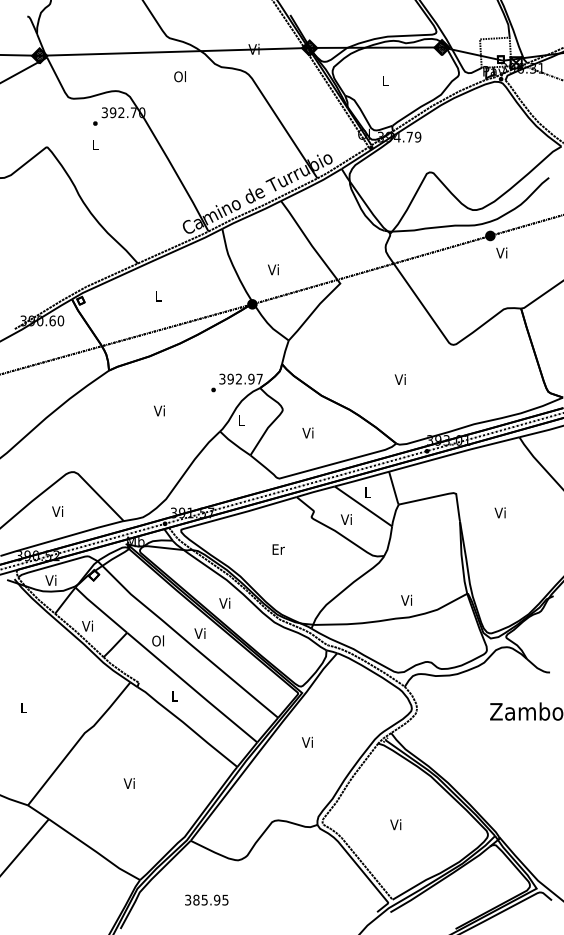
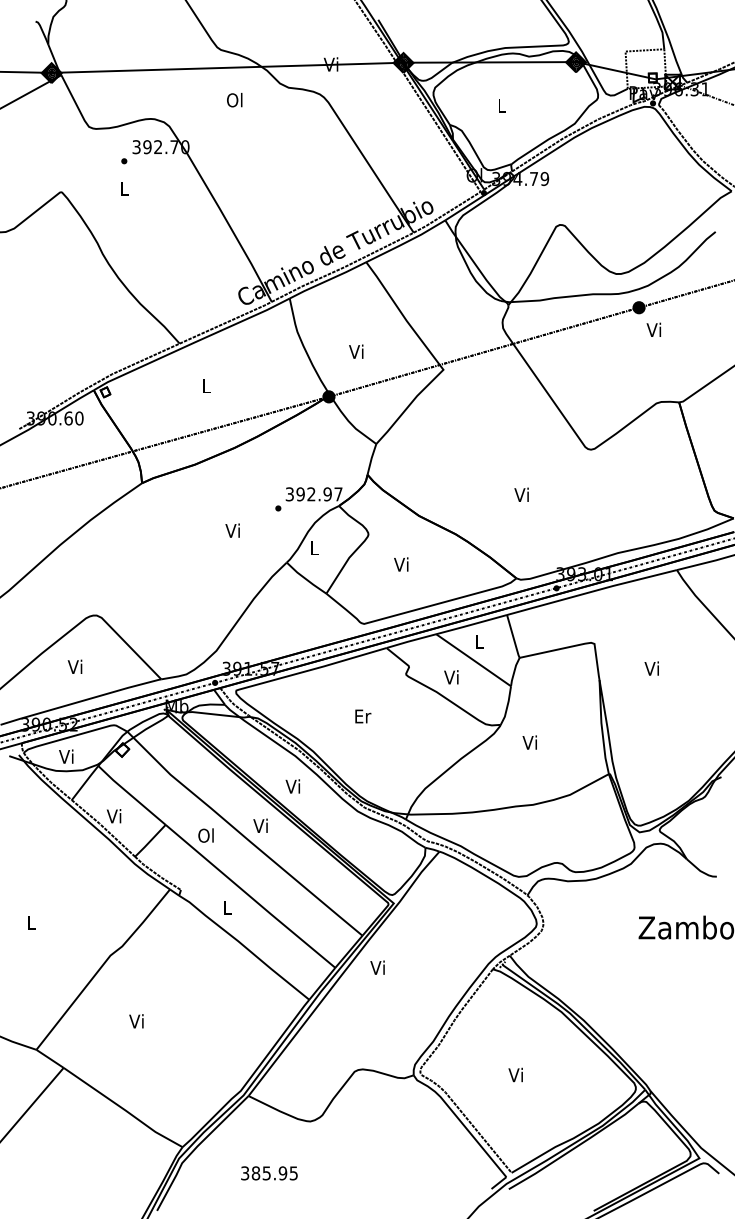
text: (159, 410) -> (232, 530), moved
text: (406, 600) -> (529, 742), moved
text: (307, 742) -> (377, 967), moved
text: (129, 783) -> (136, 1021), moved

